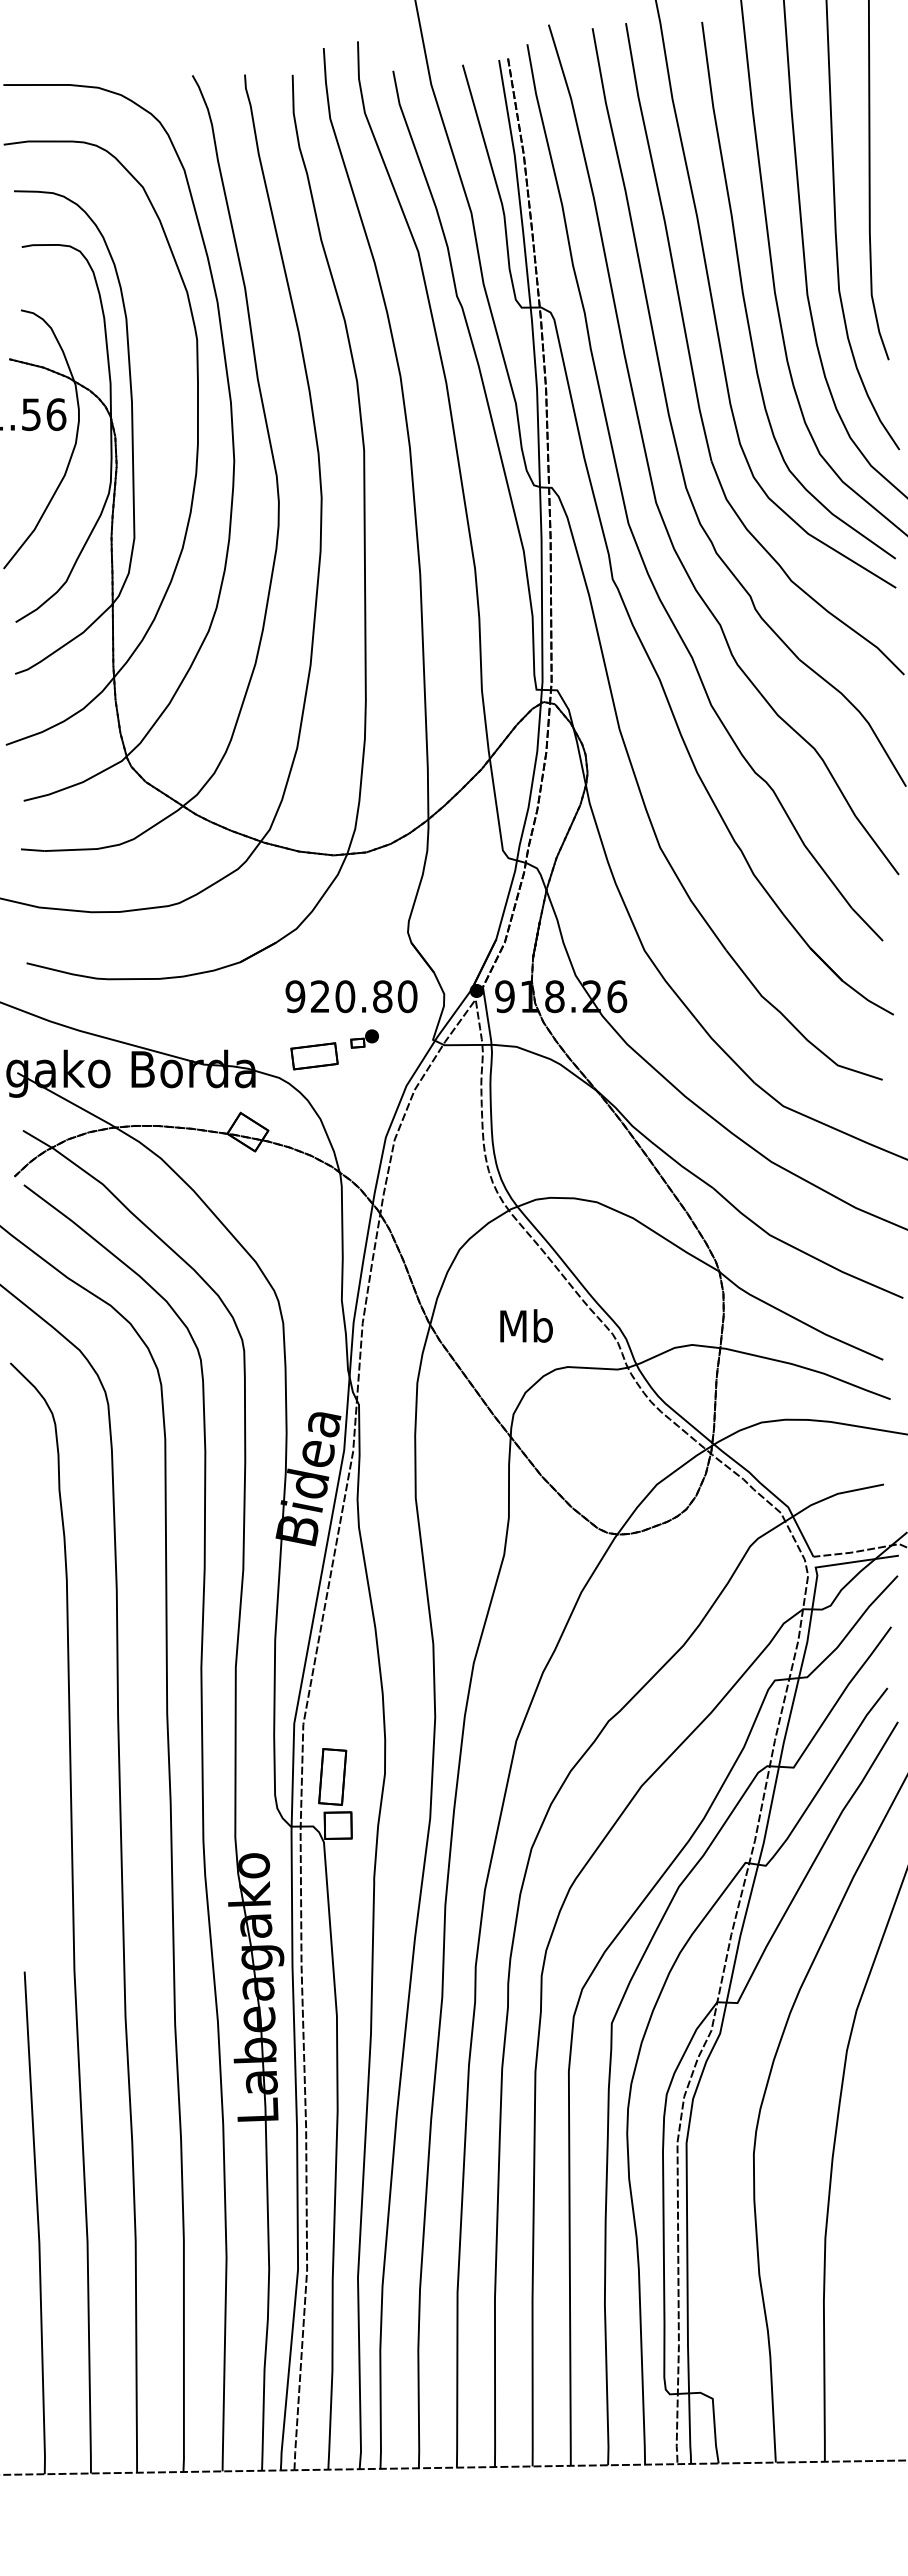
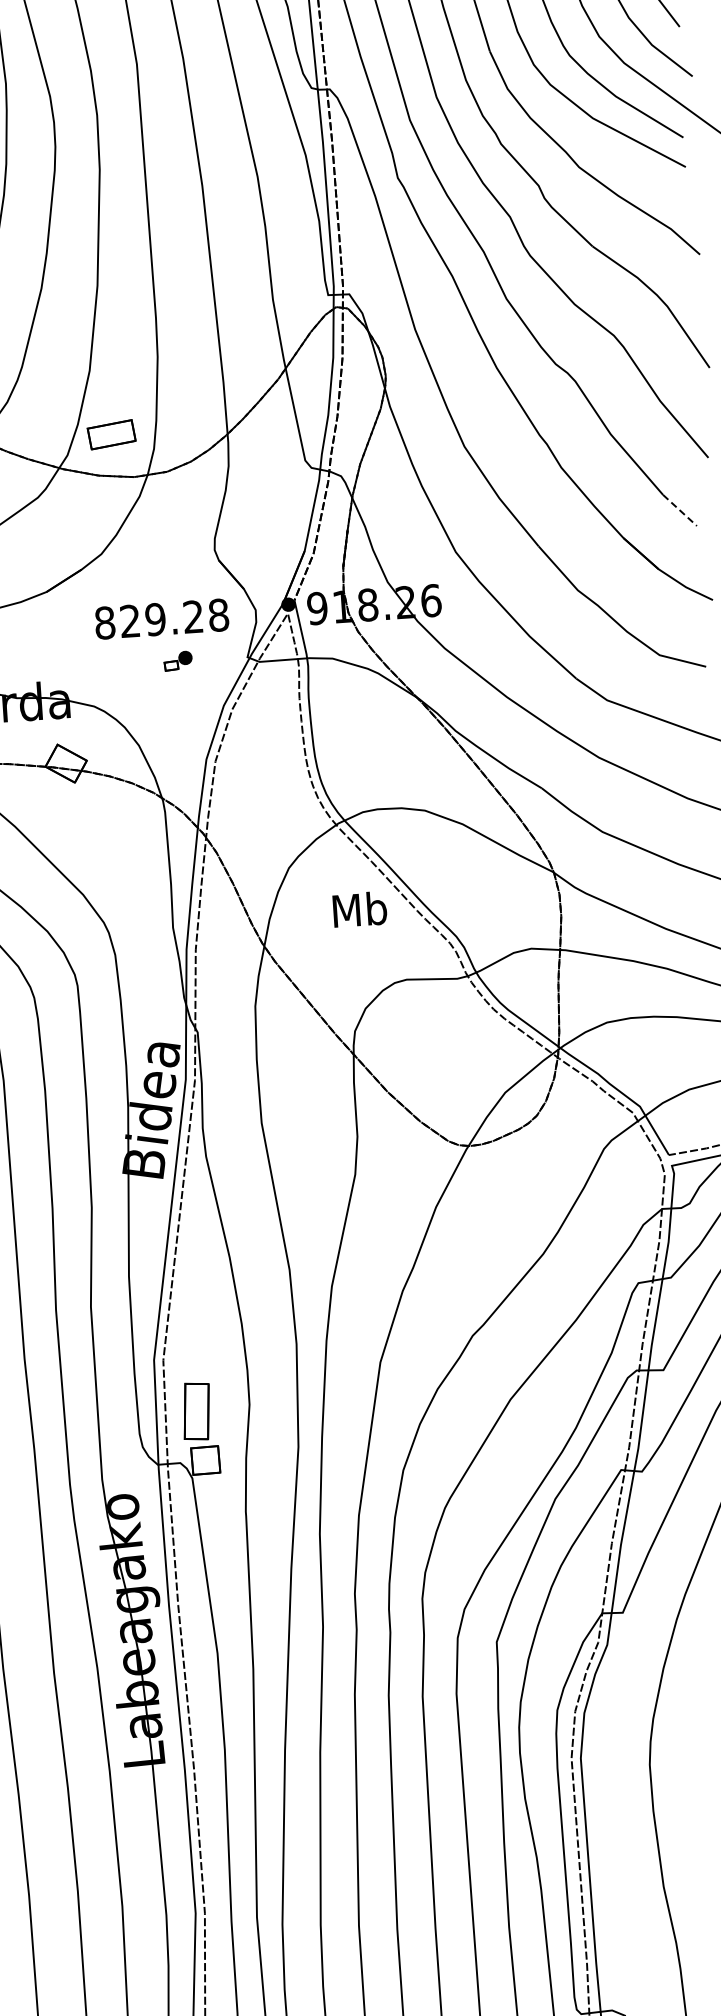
line: (867, 924) -> (680, 510), solid -> dashed
text: (351, 996) -> (161, 618), 920.80 -> 829.28
part: (314, 1056) -> (111, 434), moved
text: (526, 1325) -> (359, 908), moved

